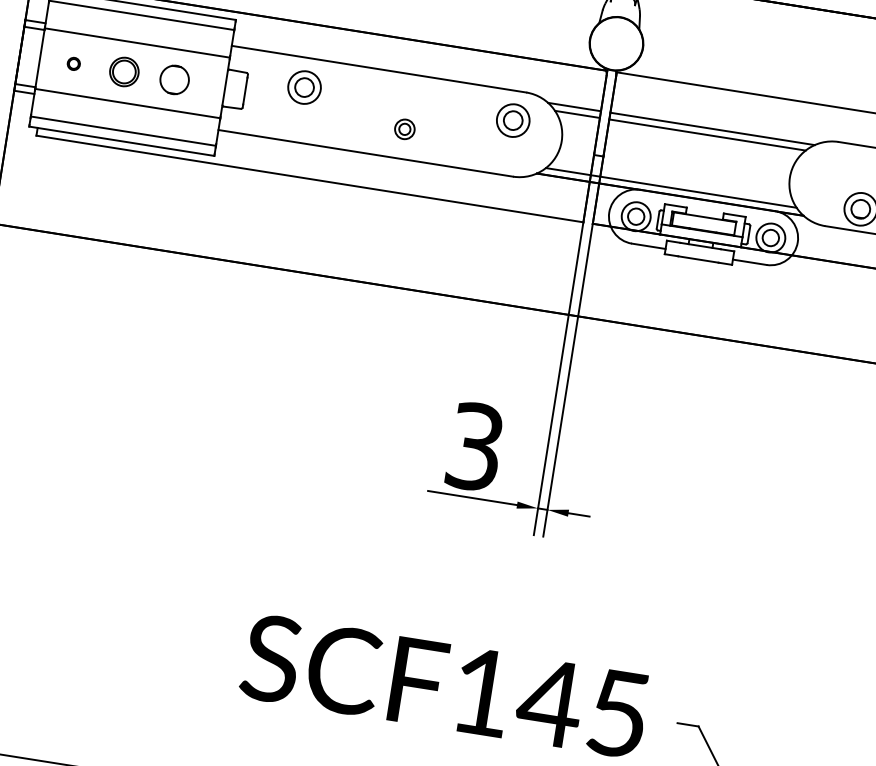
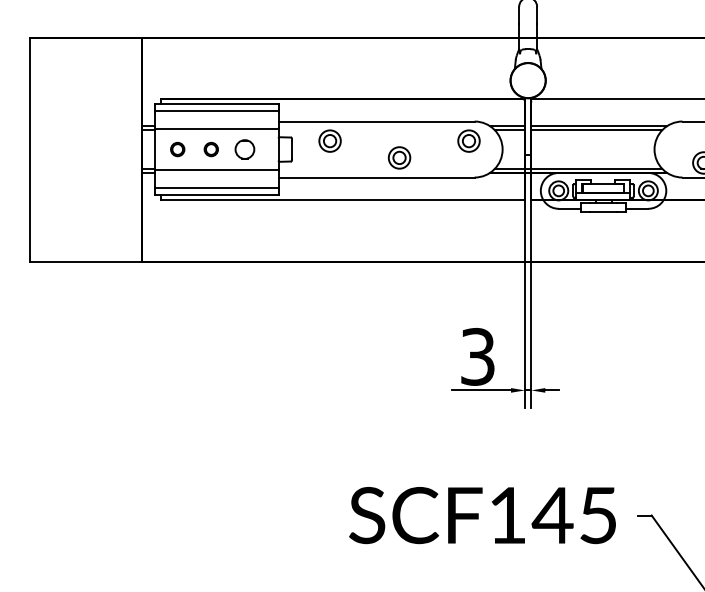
part: (73, 63) -> (177, 149), size x1.67
part: (122, 71) -> (210, 149), size x0.71
part: (404, 128) -> (399, 157), size x1.67

